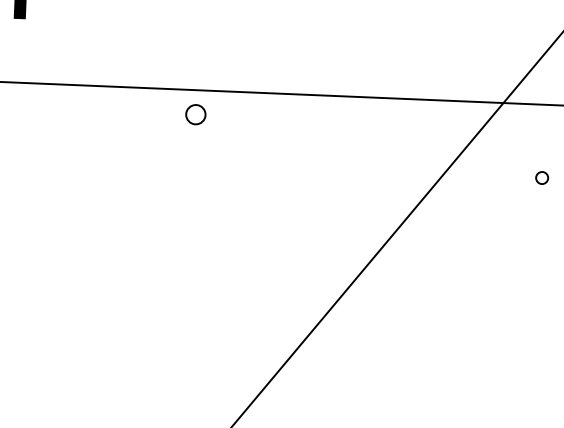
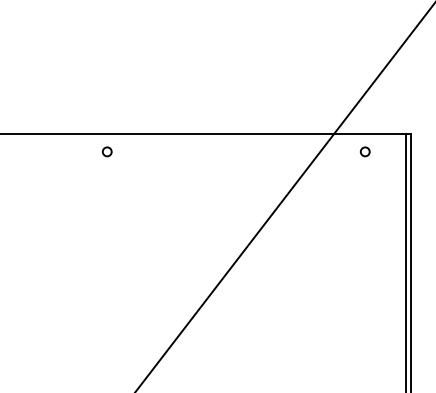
circle: (194, 114) -> (106, 151), size x0.62
circle: (541, 177) -> (364, 151), moved

